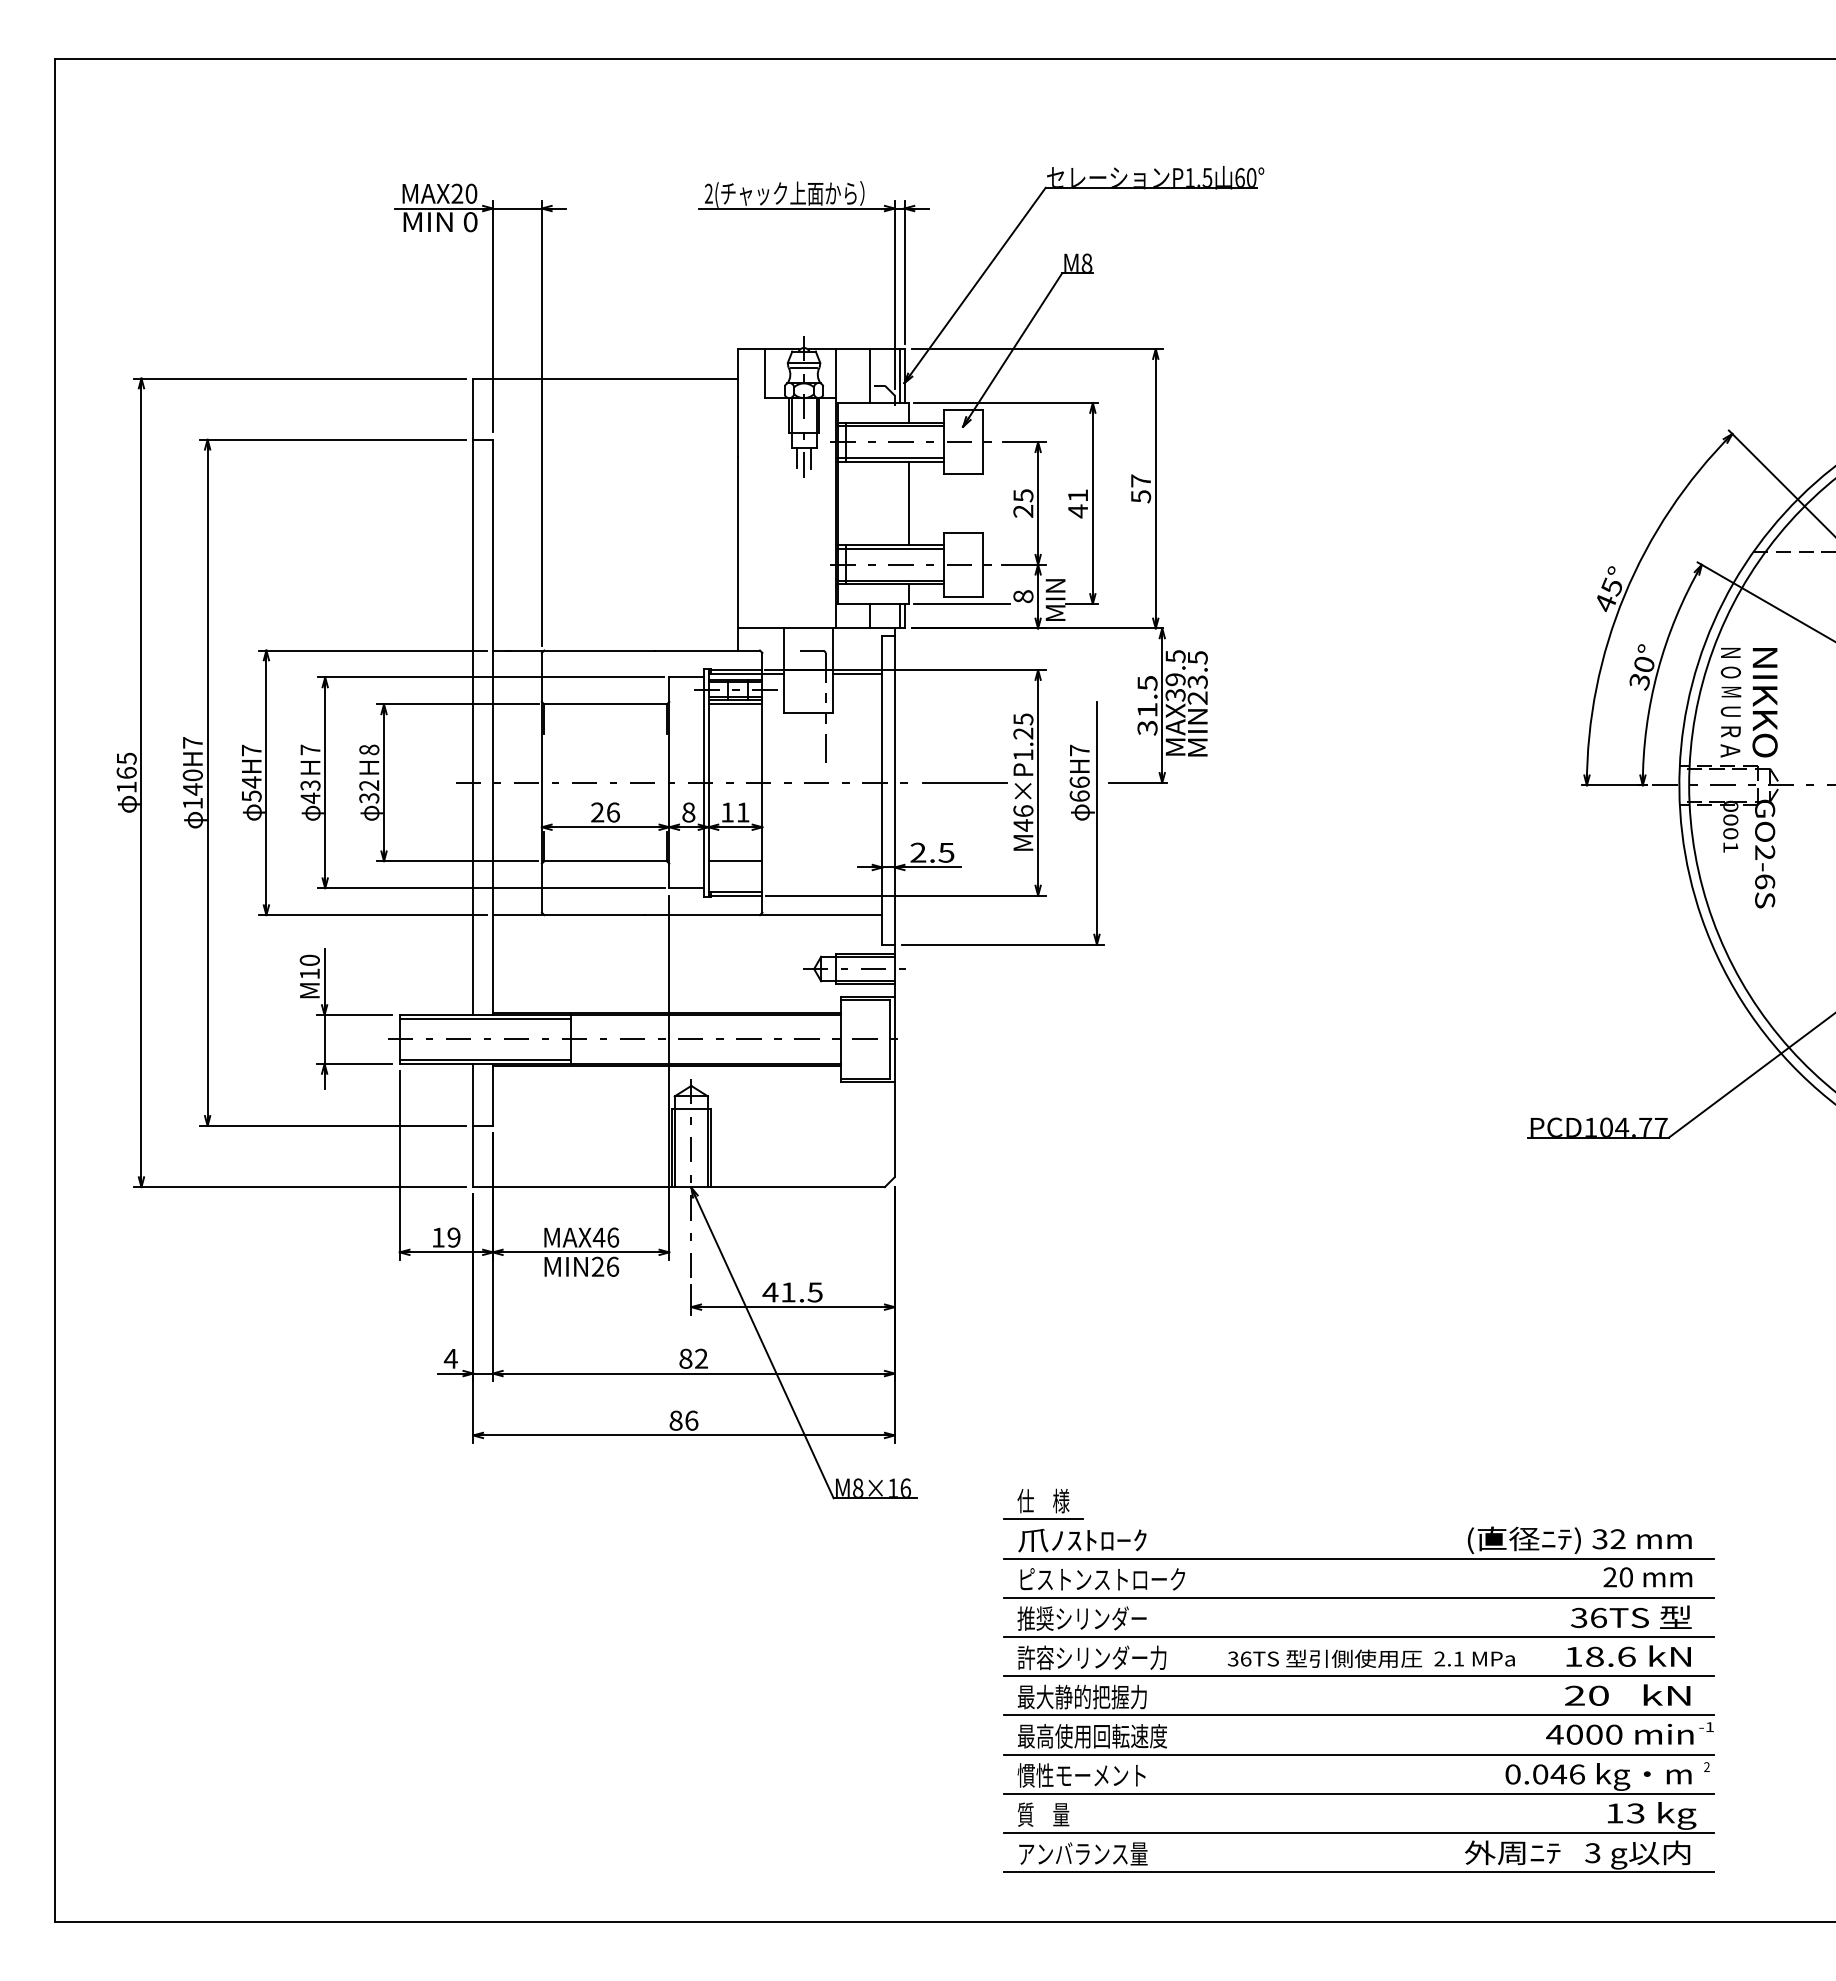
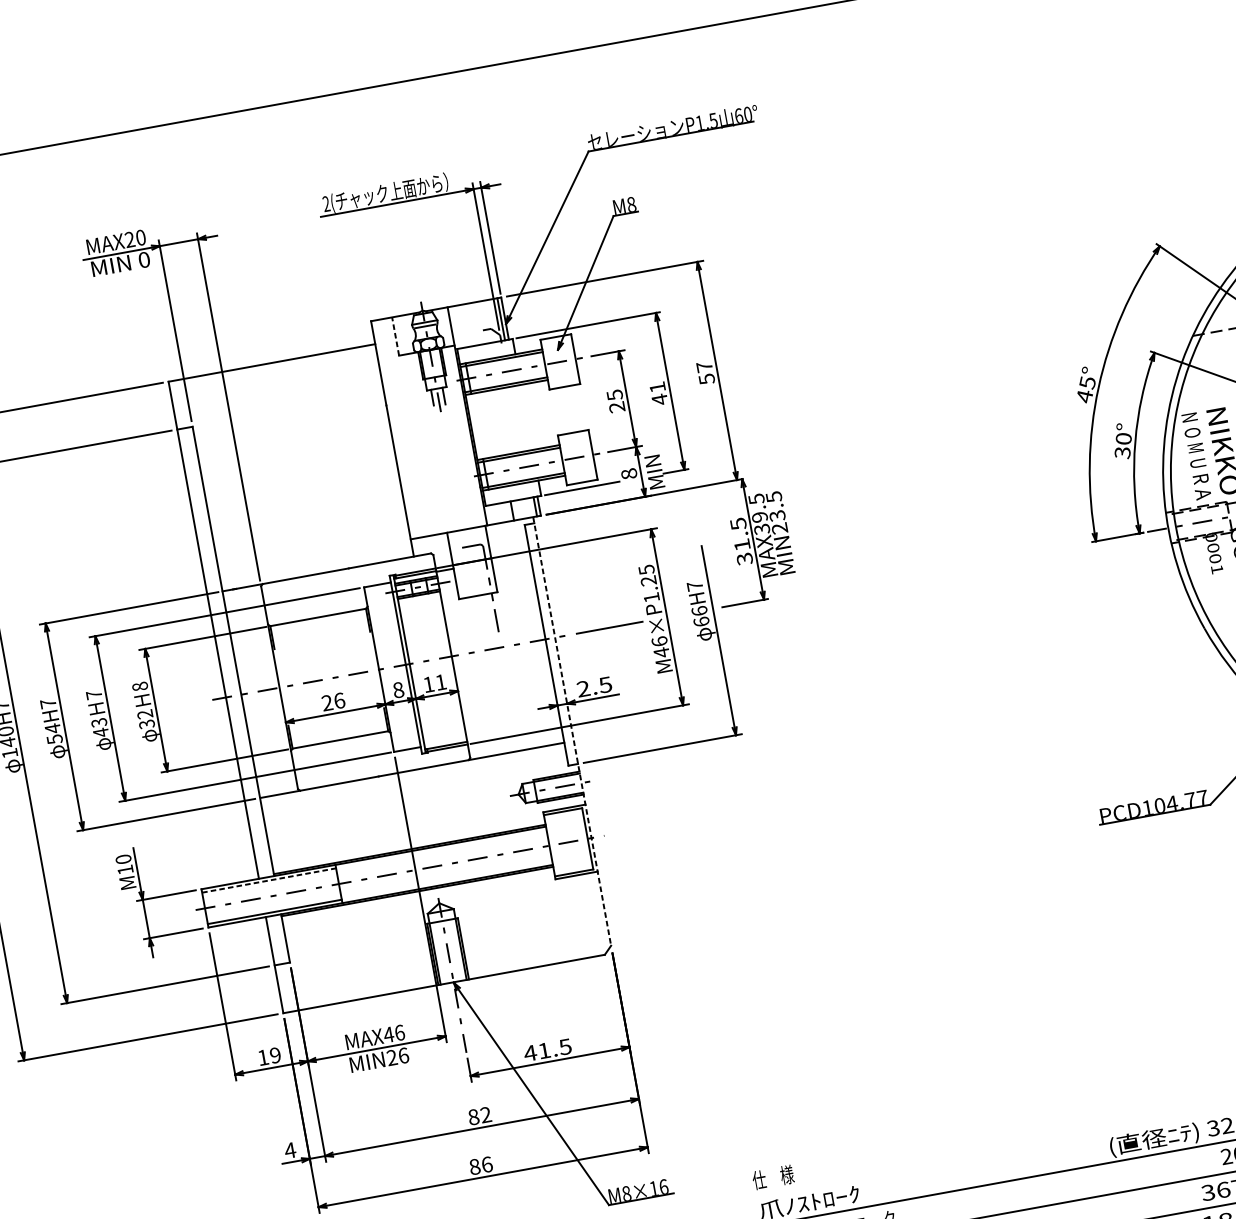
line: (764, 373) -> (395, 336), solid -> dashed
line: (870, 376) -> (478, 323), removed
line: (909, 503) -> (527, 417), removed
line: (857, 674) -> (510, 558), removed
line: (735, 704) -> (419, 599), removed
line: (735, 861) -> (441, 721), removed
line: (894, 903) -> (572, 731), solid -> dashed
line: (485, 1019) -> (269, 880), solid -> dashed
line: (1043, 1519) -> (775, 1191), removed

